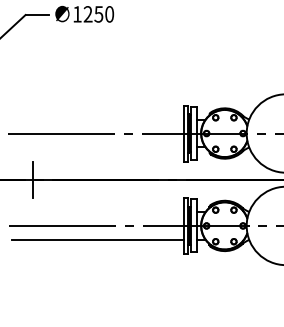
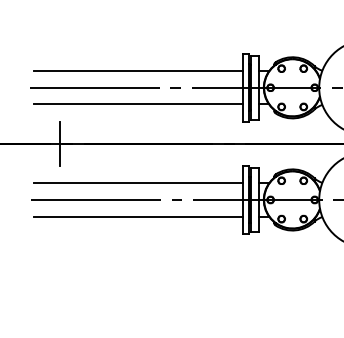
line: (97, 119) -> (138, 70), added
line: (97, 147) -> (138, 104), added
line: (97, 212) -> (138, 183), added

